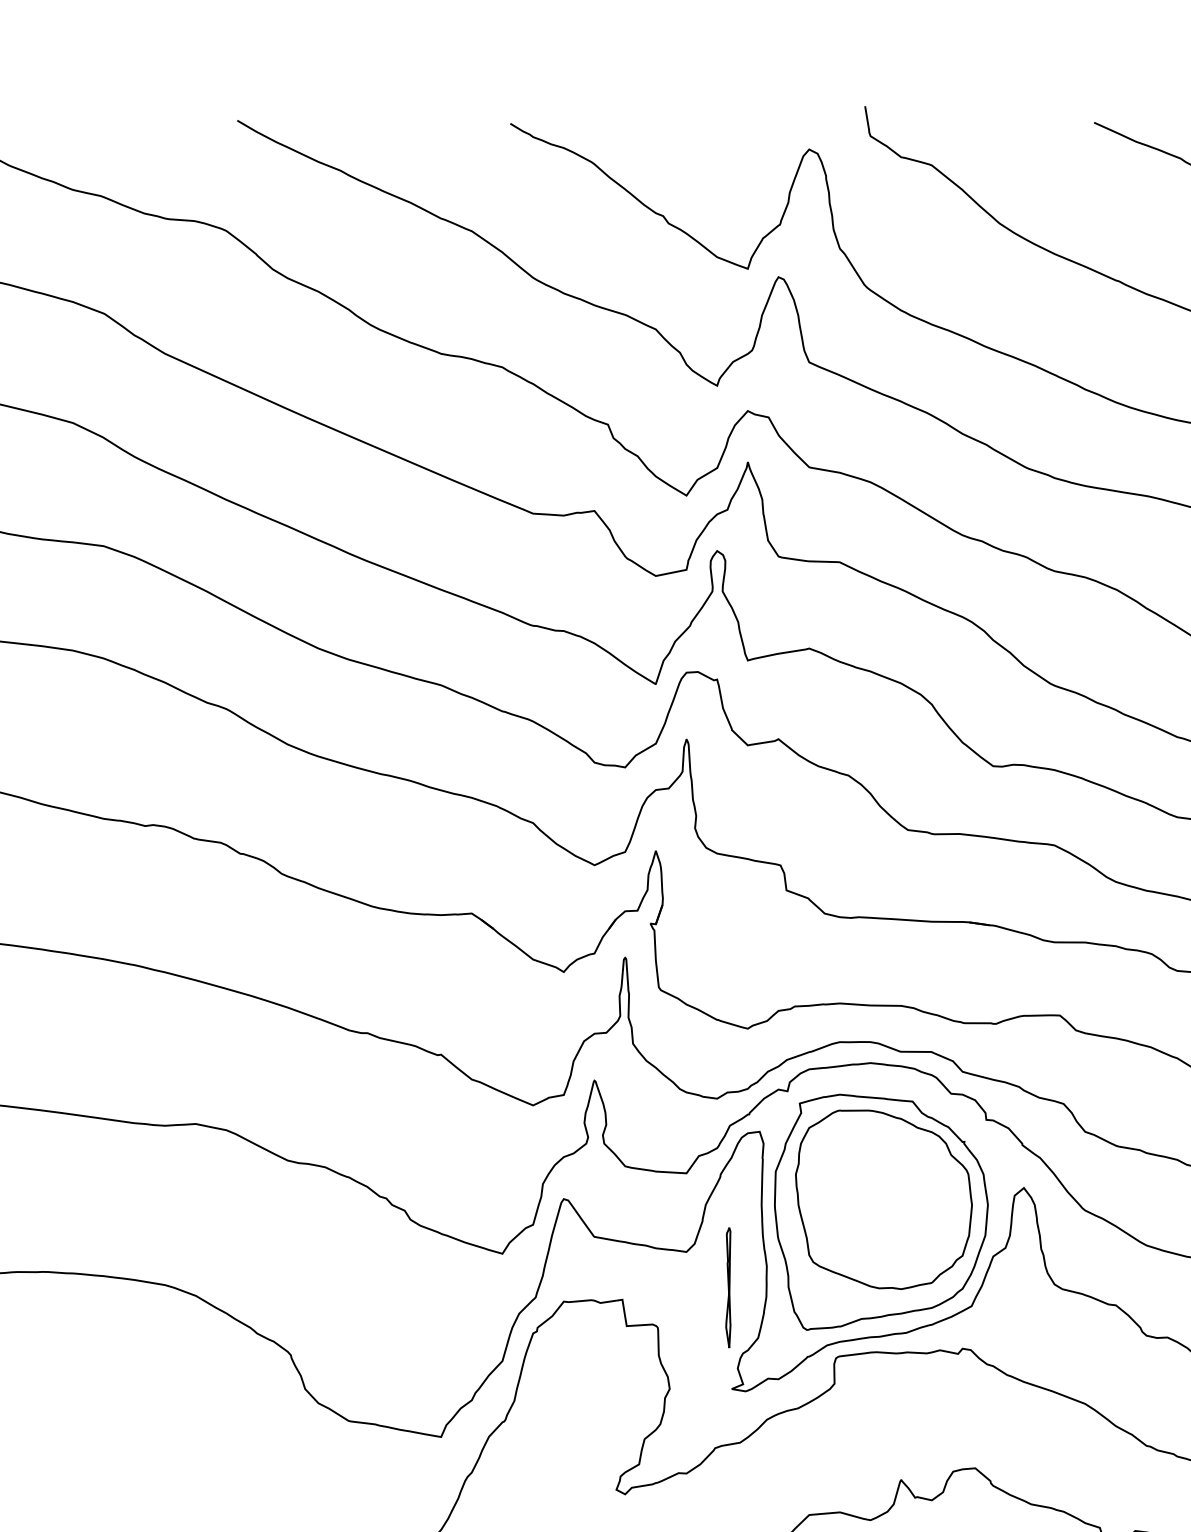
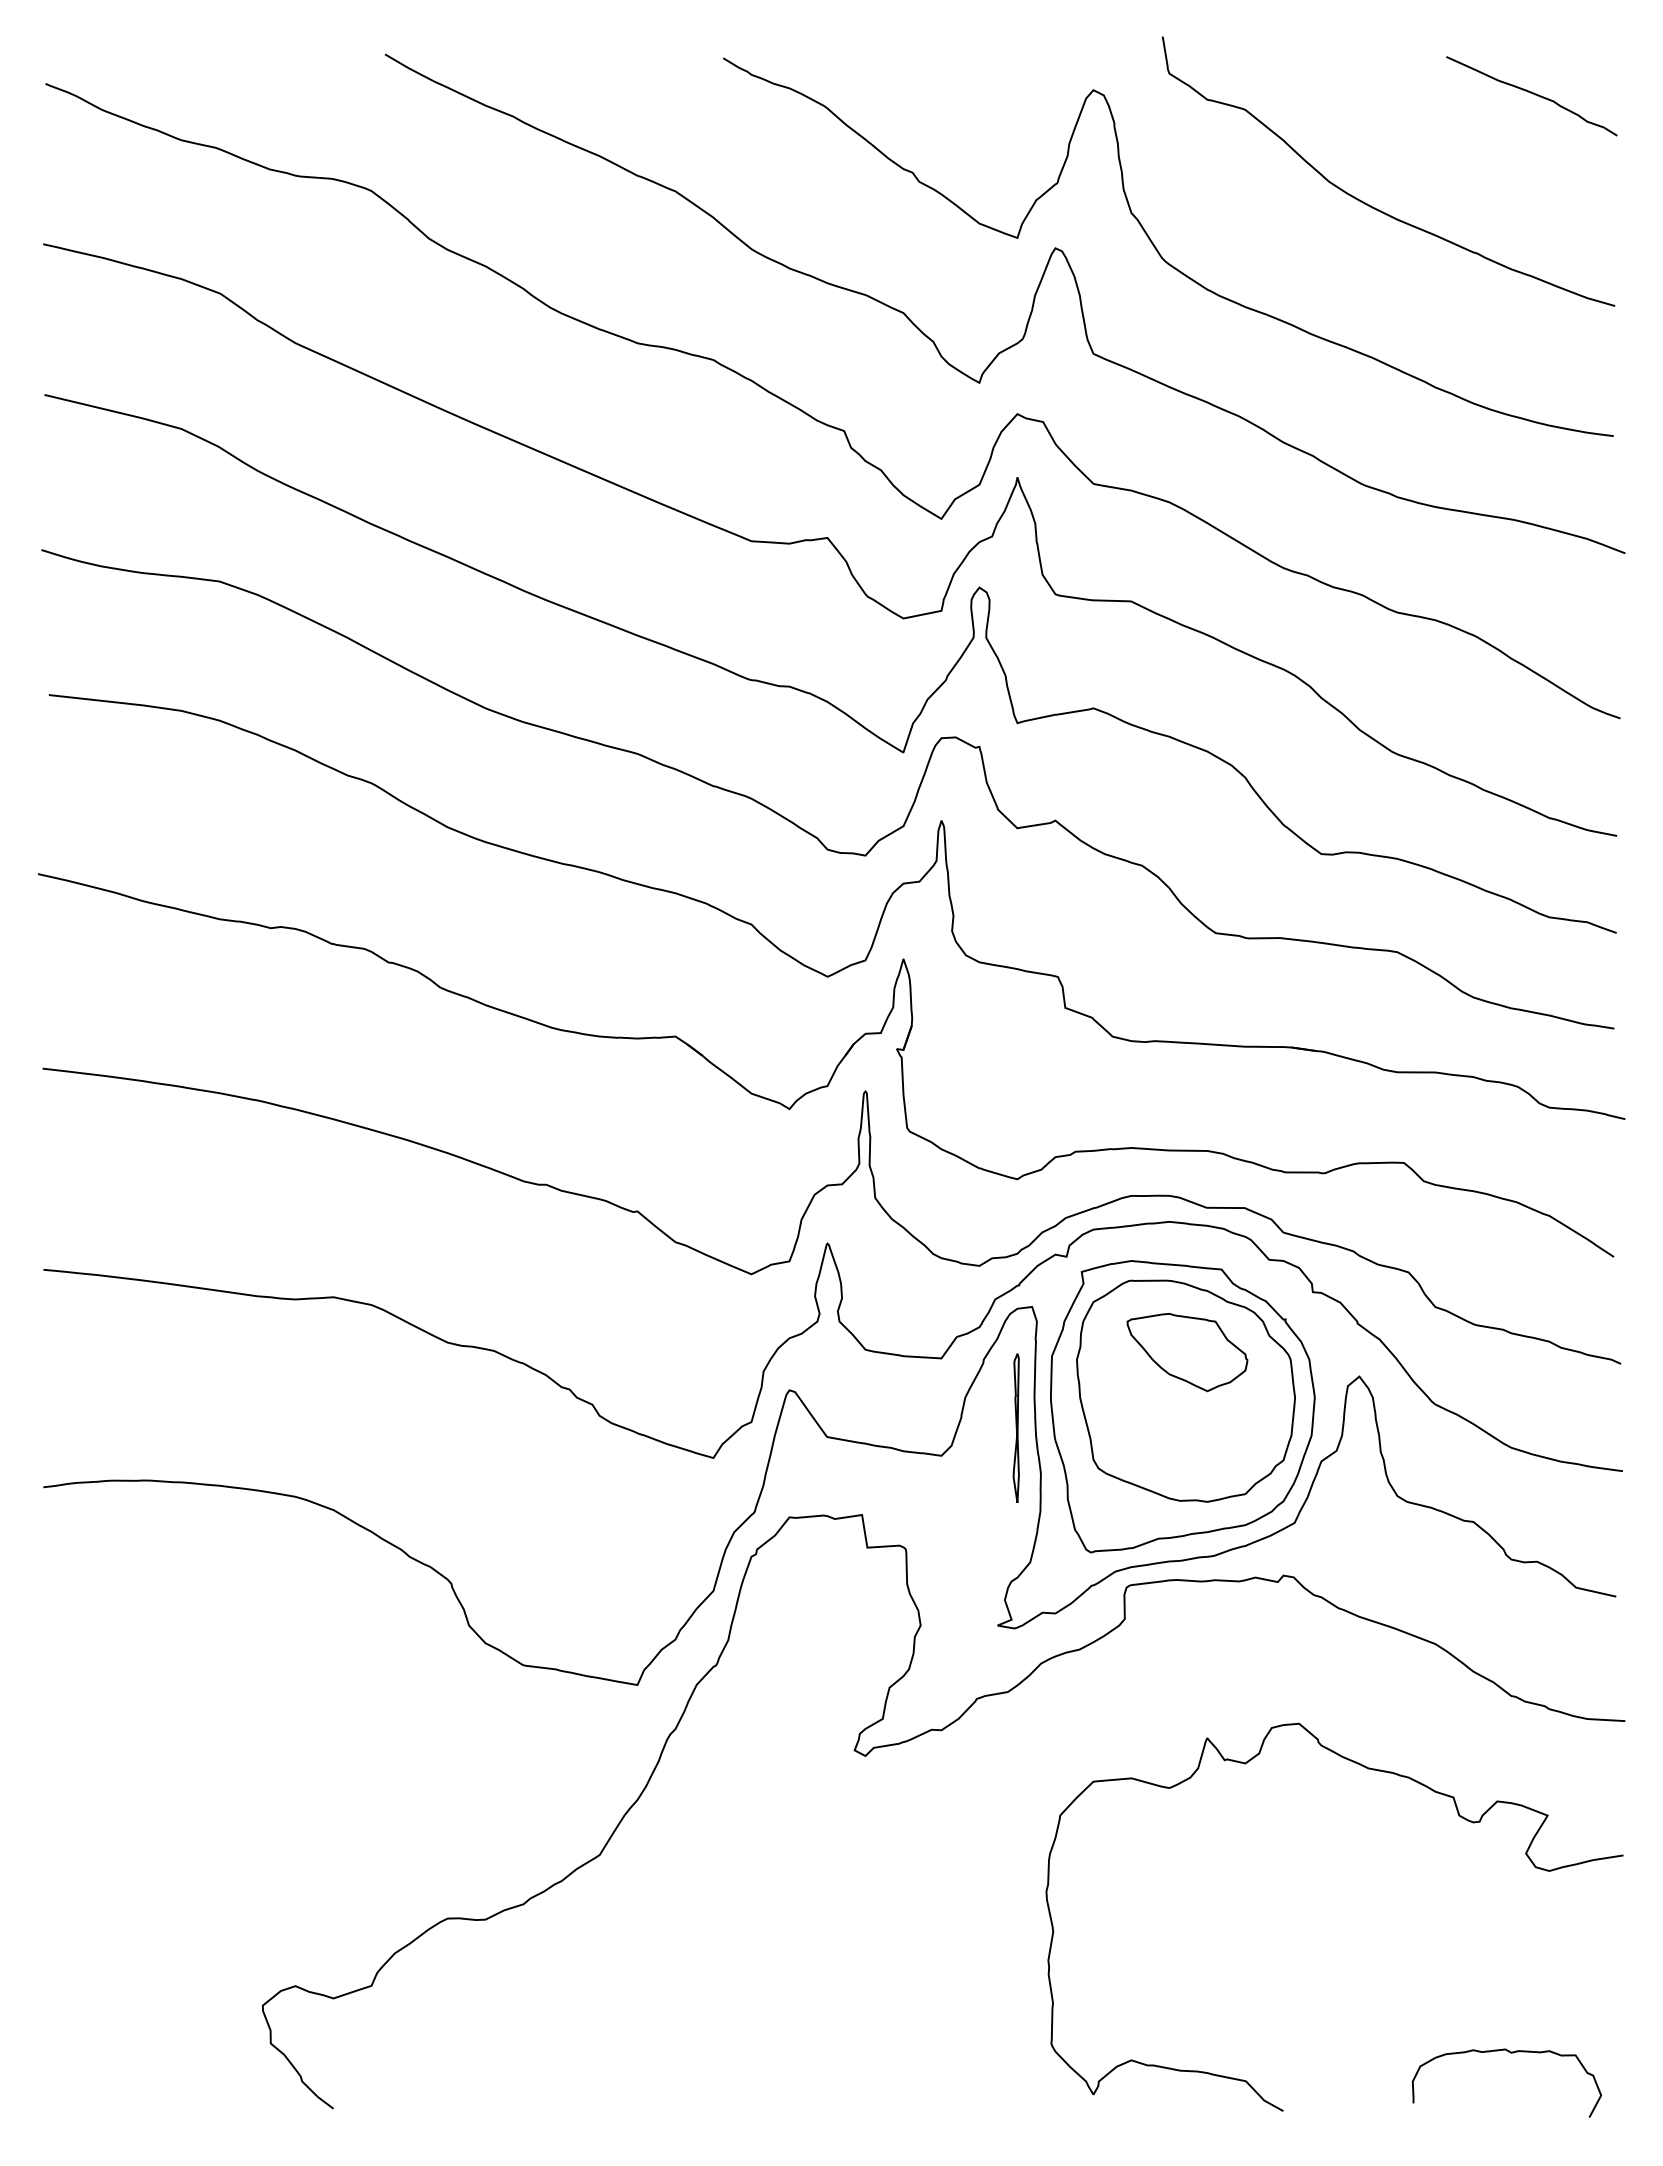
part: (885, 1168) -> (1187, 1352), added
part: (727, 1287) -> (1015, 1427), moved

